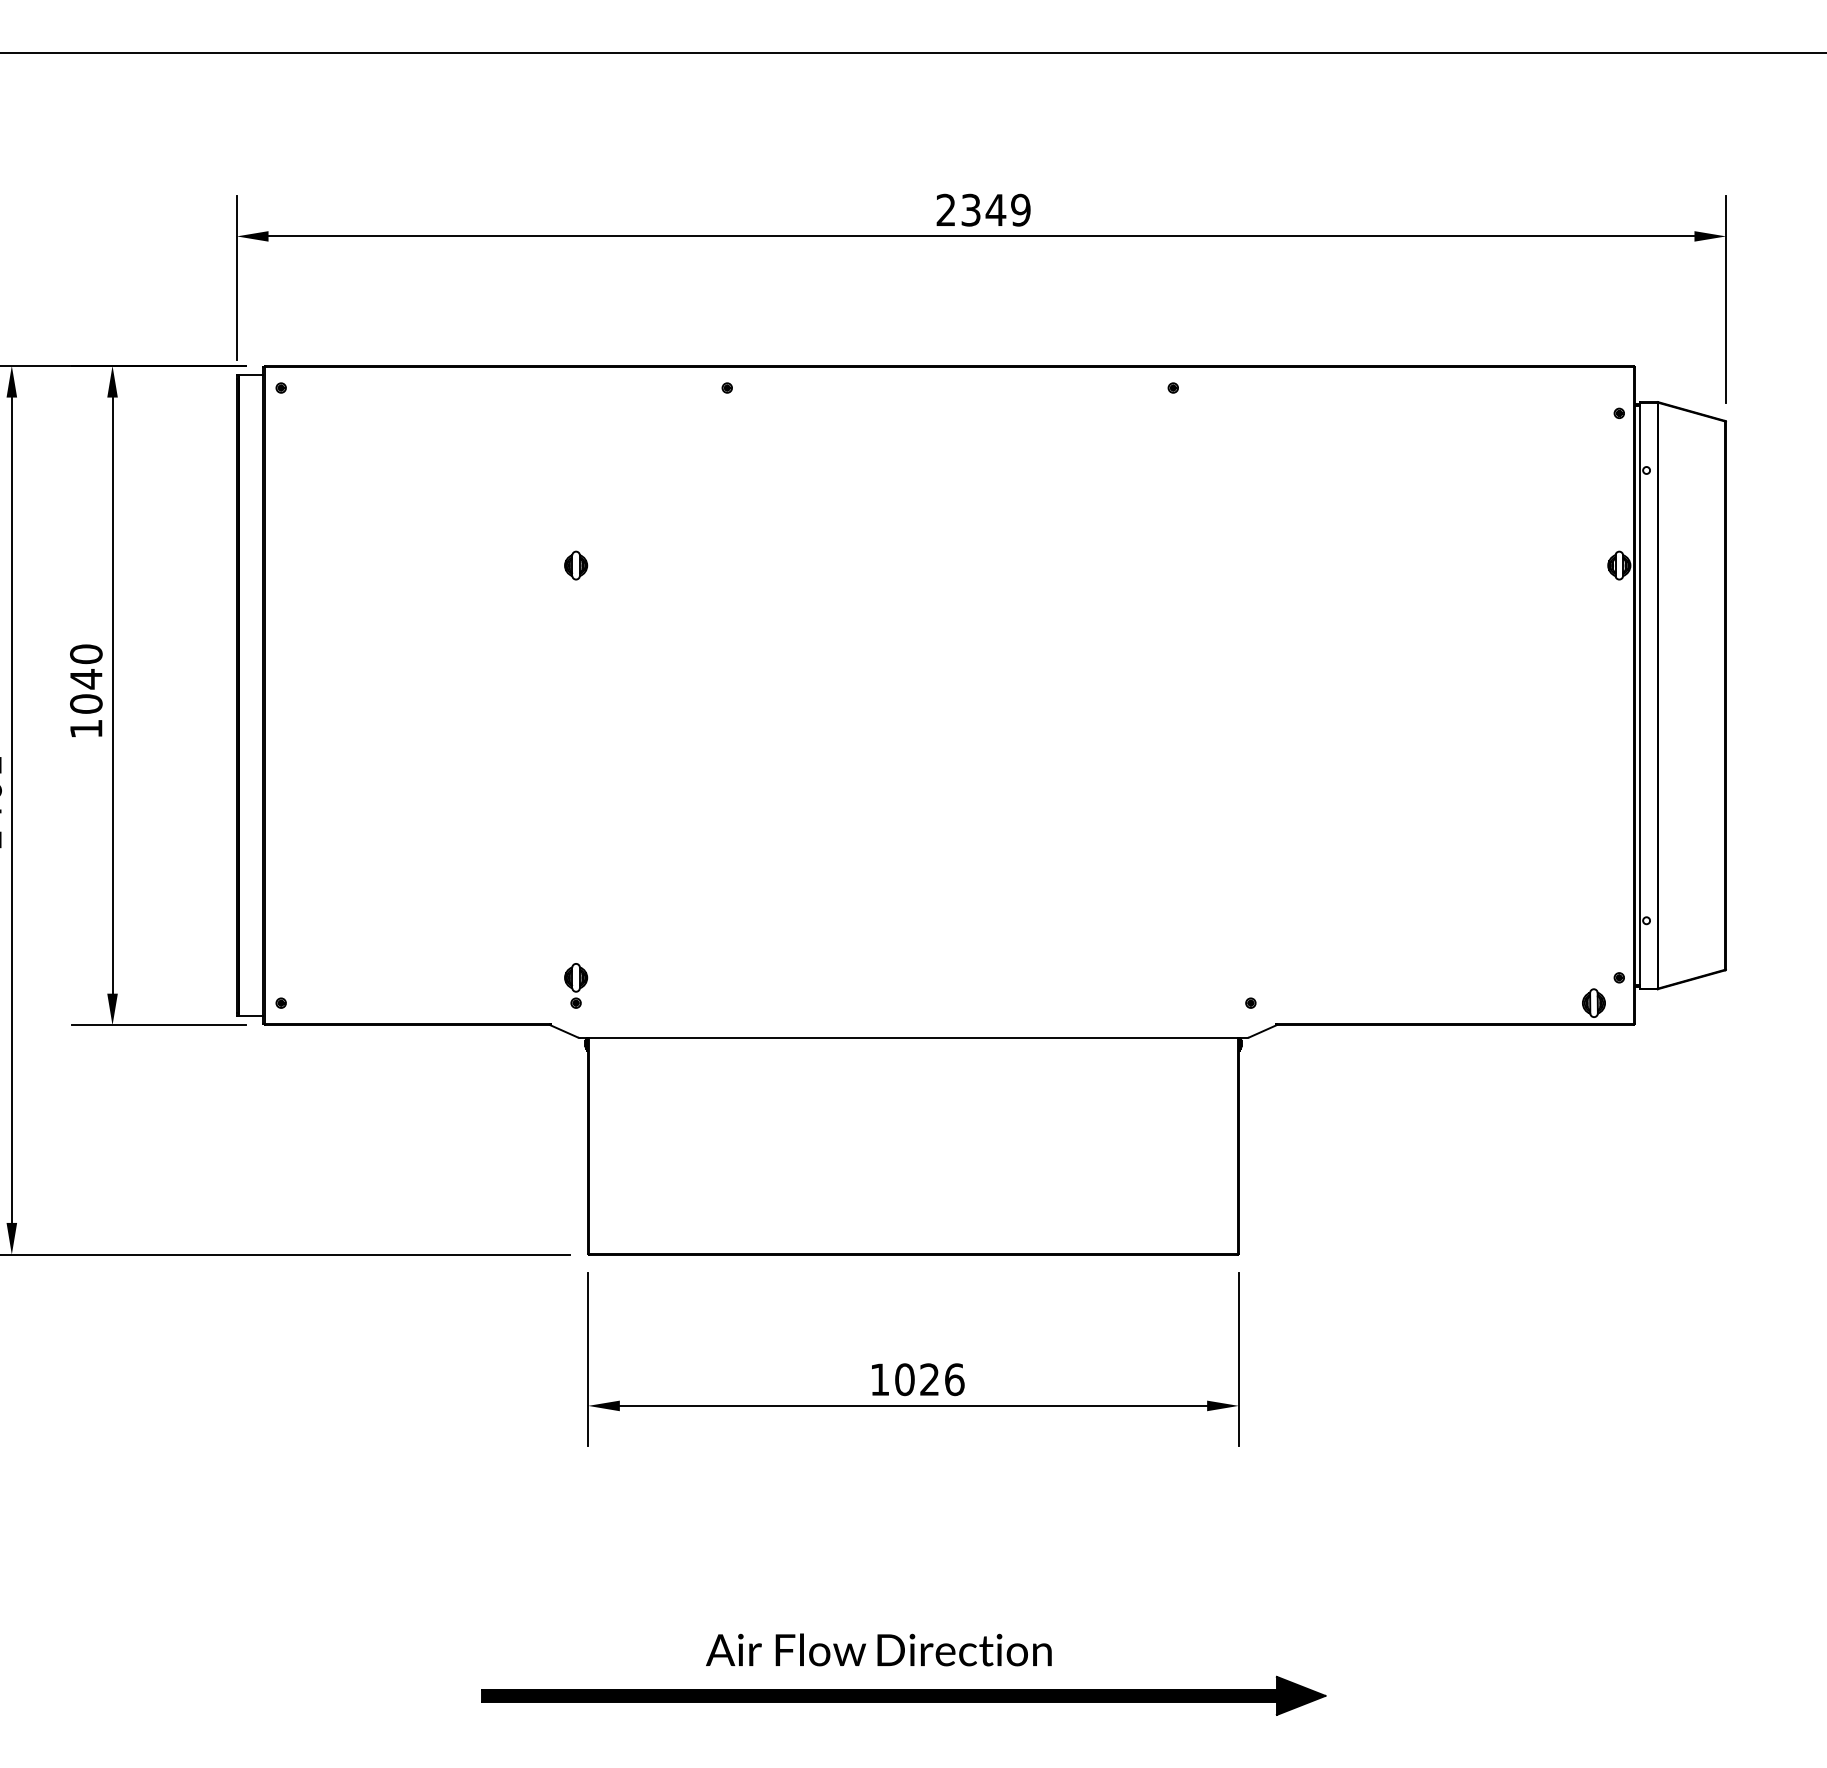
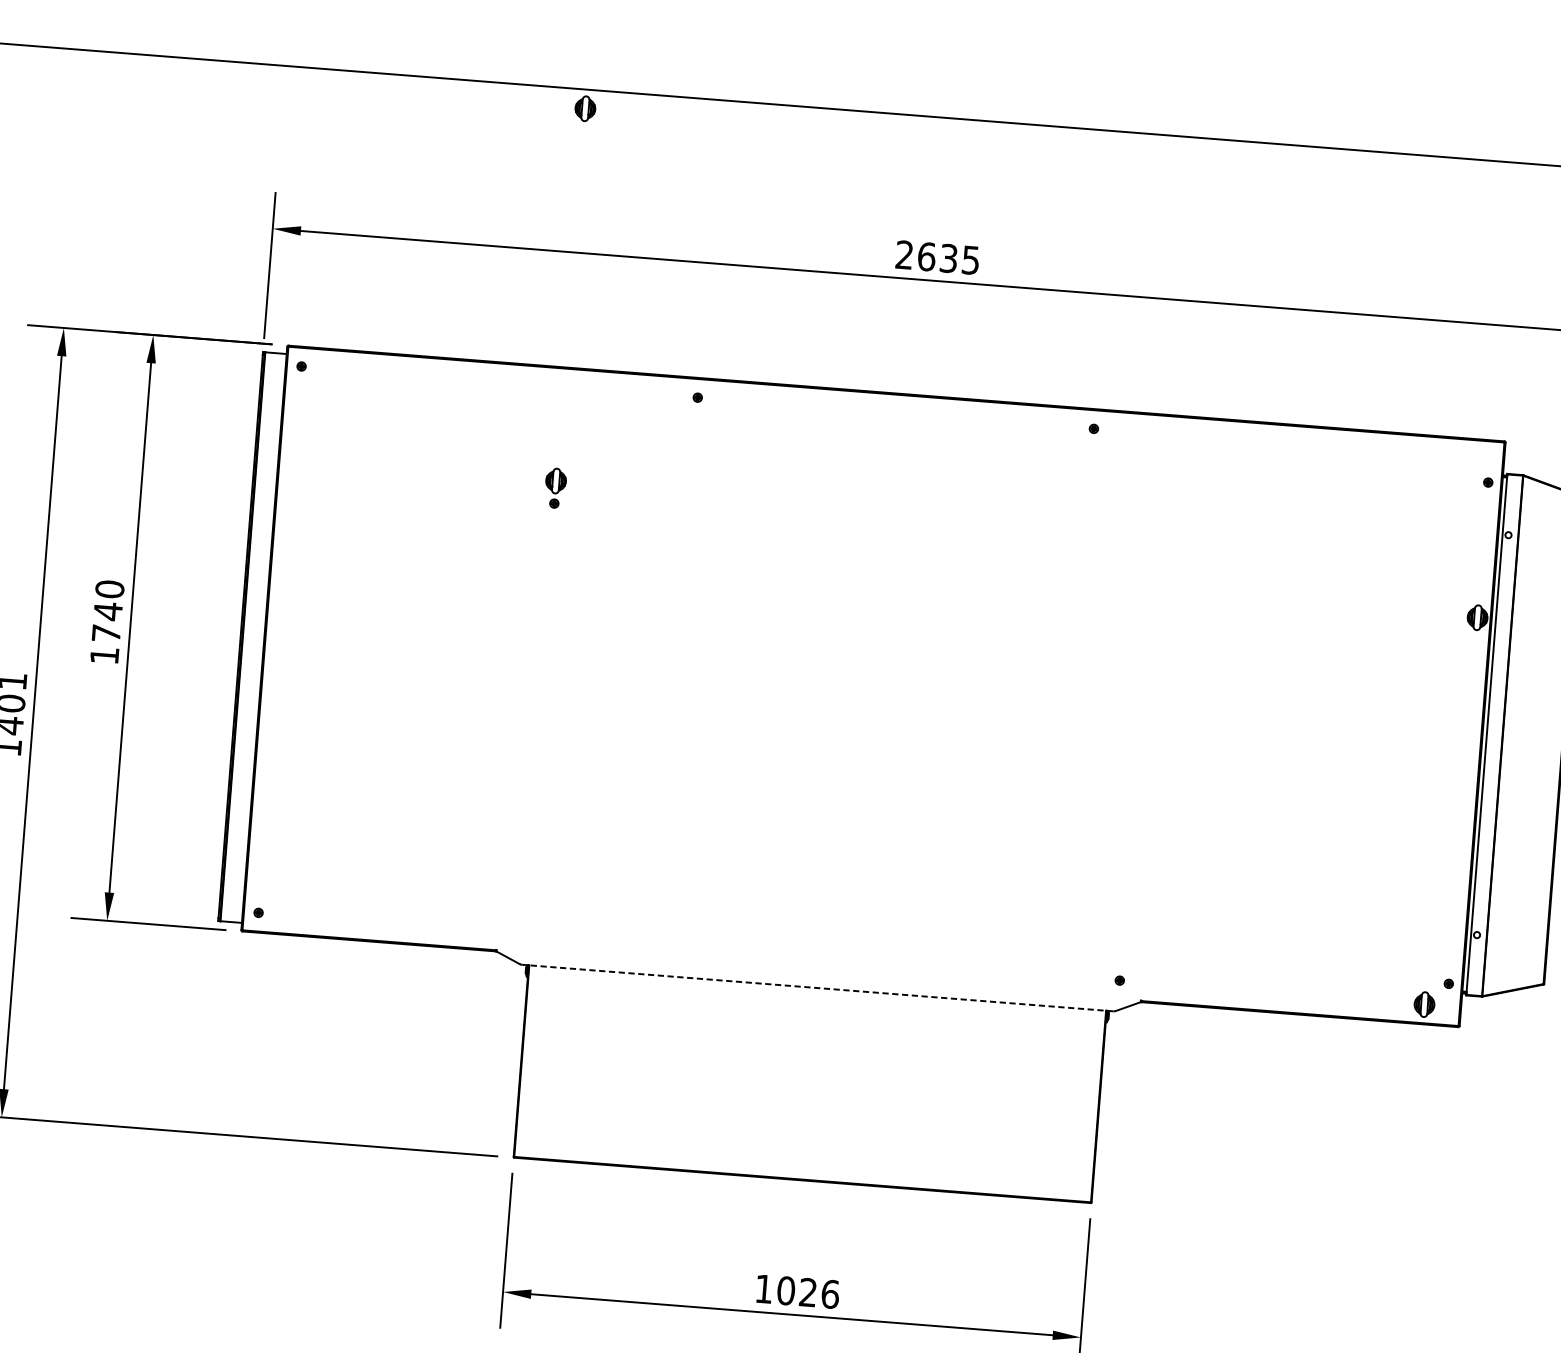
text: (995, 209) -> (948, 257), 2349 -> 2635
part: (576, 565) -> (585, 108), moved
text: (86, 703) -> (106, 633), 1040 -> 1740
part: (576, 985) -> (555, 487), moved
line: (913, 1038) -> (817, 988), solid -> dashed

